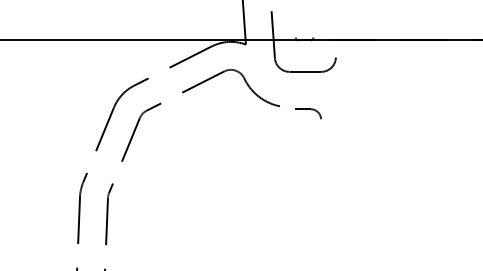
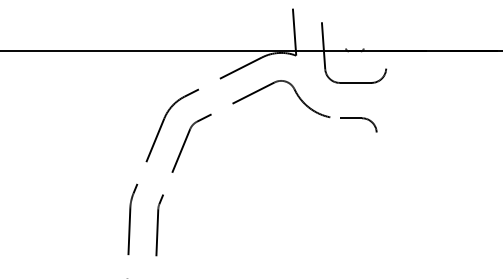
part: (308, 113) -> (358, 124), size x1.43

